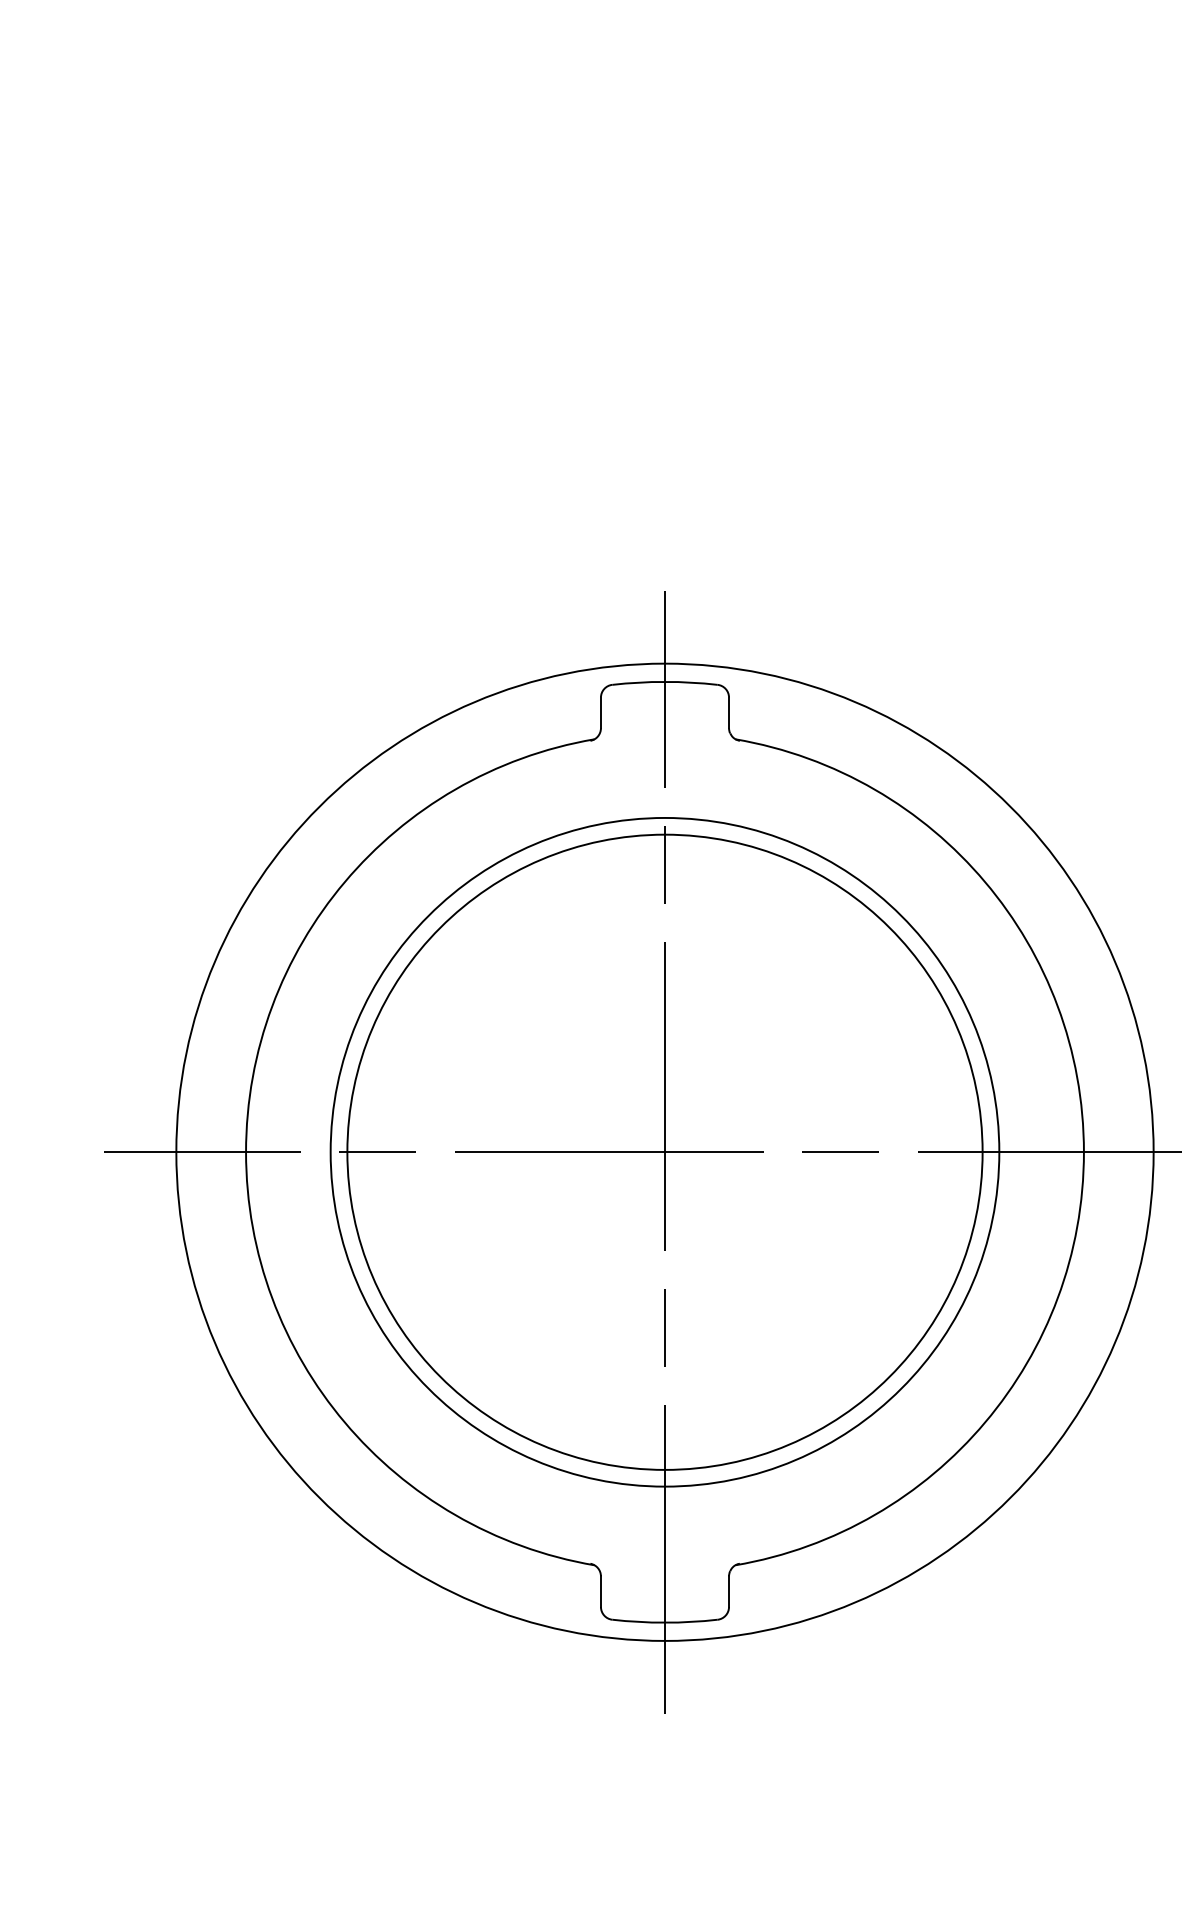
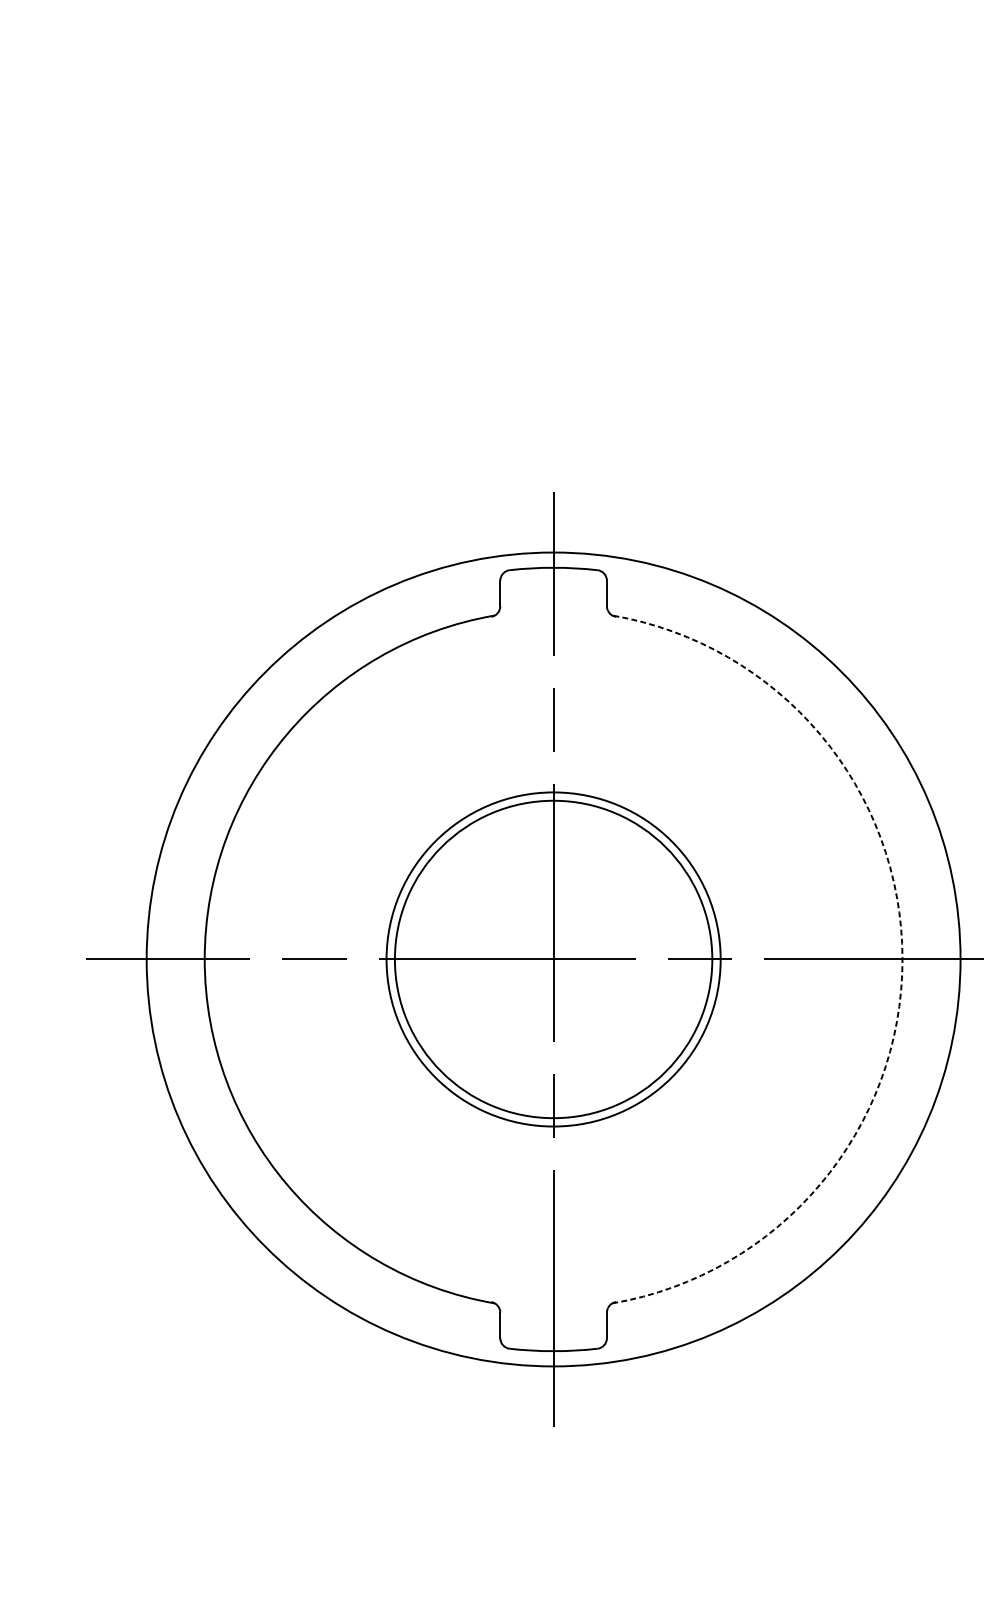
circle: (664, 1151) -> (553, 958), size x0.6
circle: (664, 1151) -> (553, 958), size x0.6
arc: (1083, 1152) -> (902, 959), solid -> dashed

